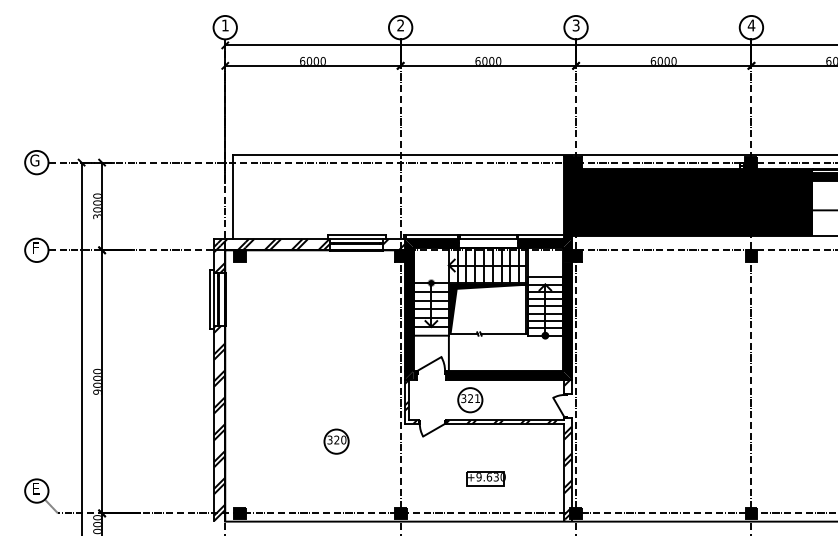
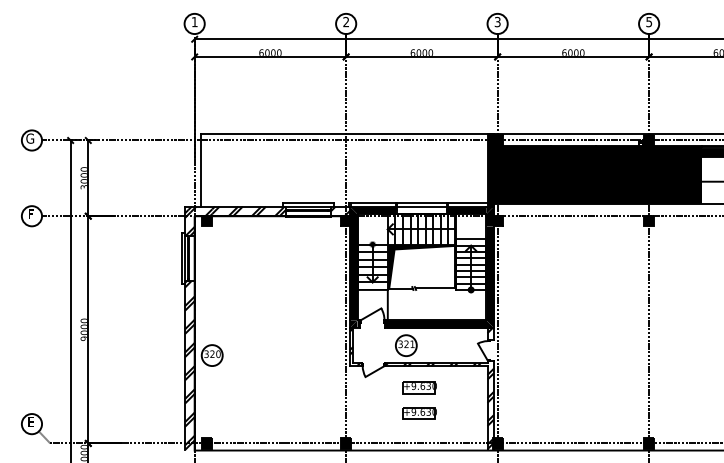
text: (751, 25) -> (649, 22), 4 -> 5
part: (336, 441) -> (212, 355), moved
part: (485, 448) -> (419, 387), added

